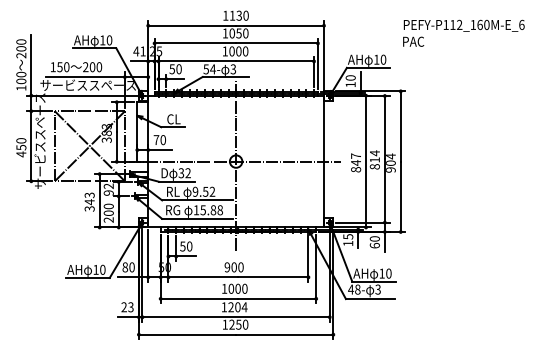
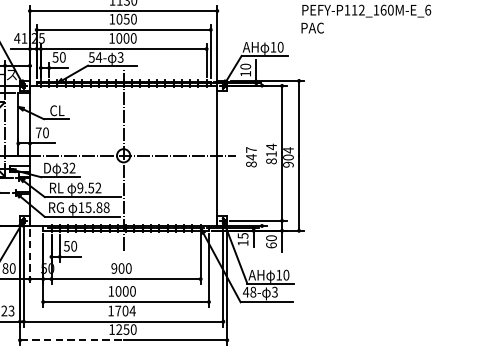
line: (366, 161) -> (262, 155), removed
line: (148, 256) -> (30, 256), solid -> dashed
text: (230, 307) -> (117, 311), 1204 -> 1704
line: (188, 334) -> (72, 340), solid -> dashed

